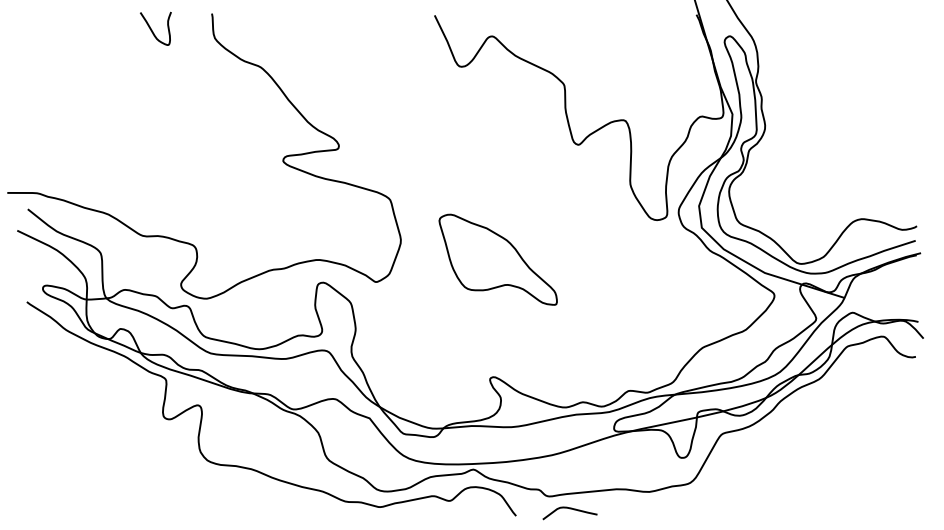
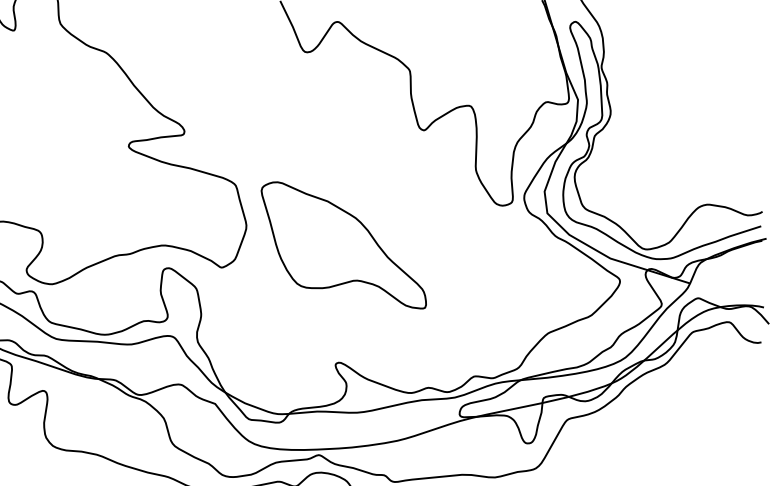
part: (497, 259) -> (343, 245), size x1.4

